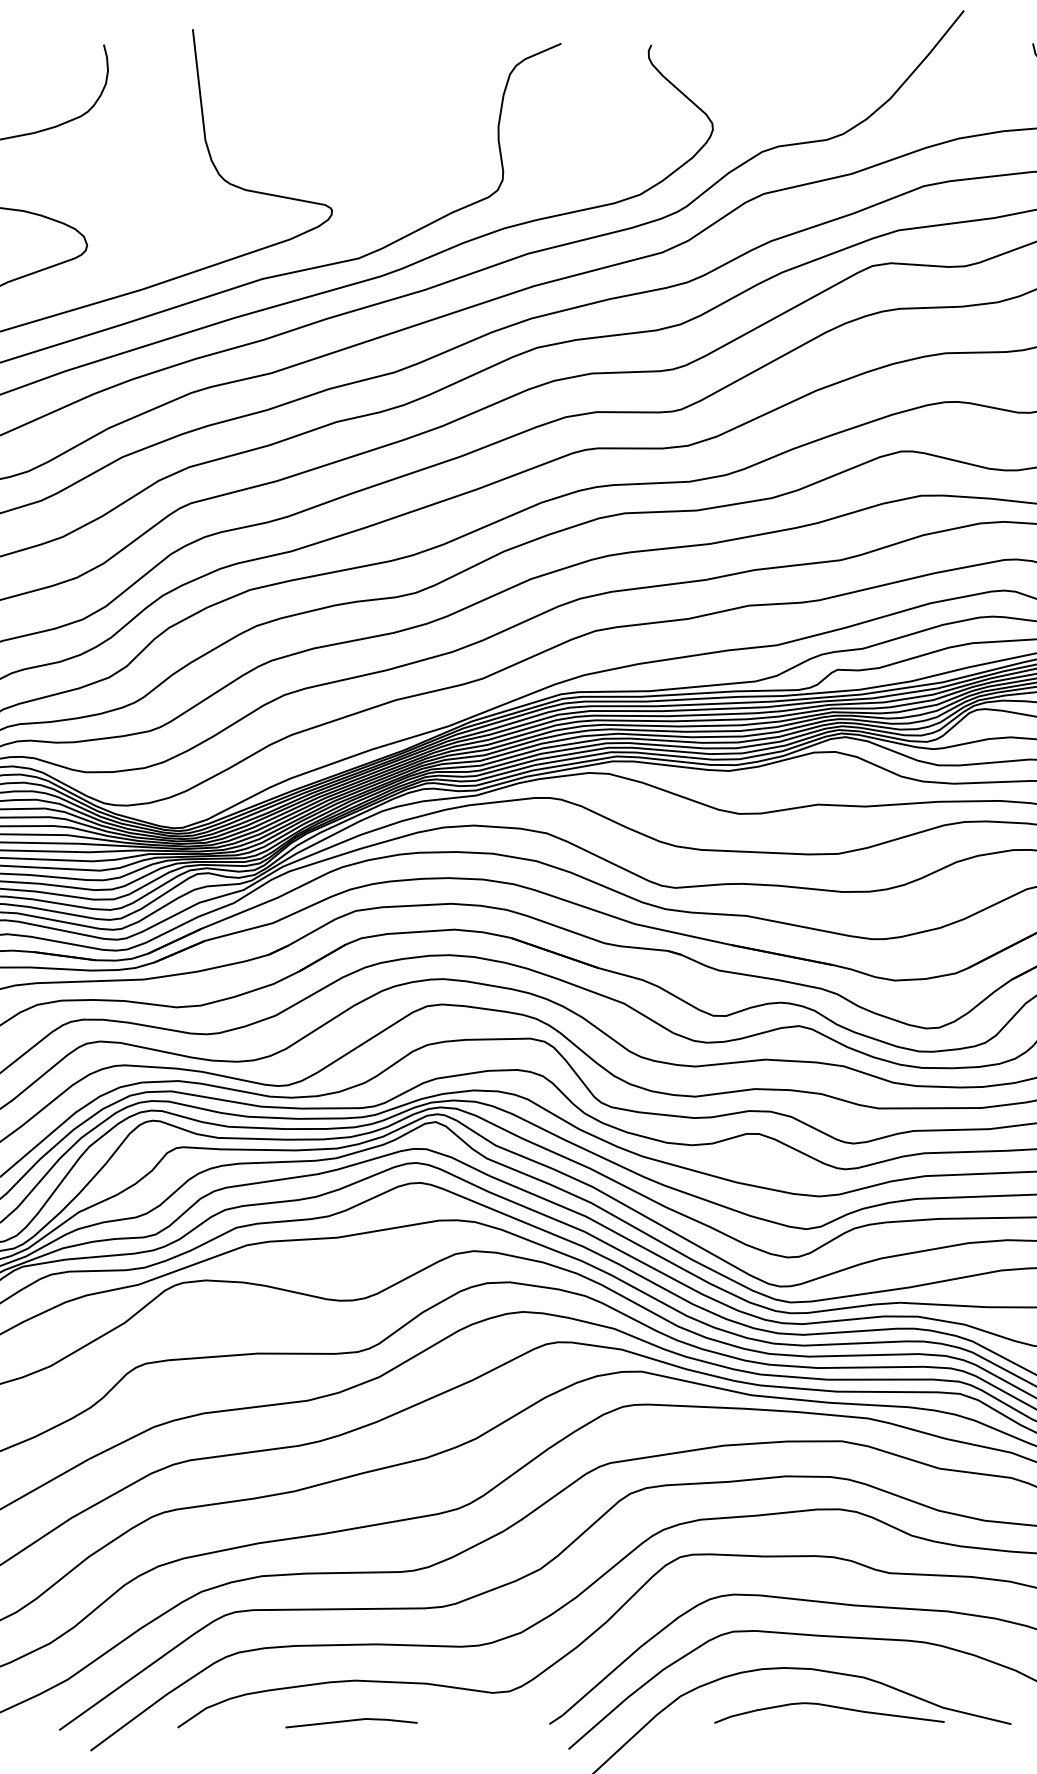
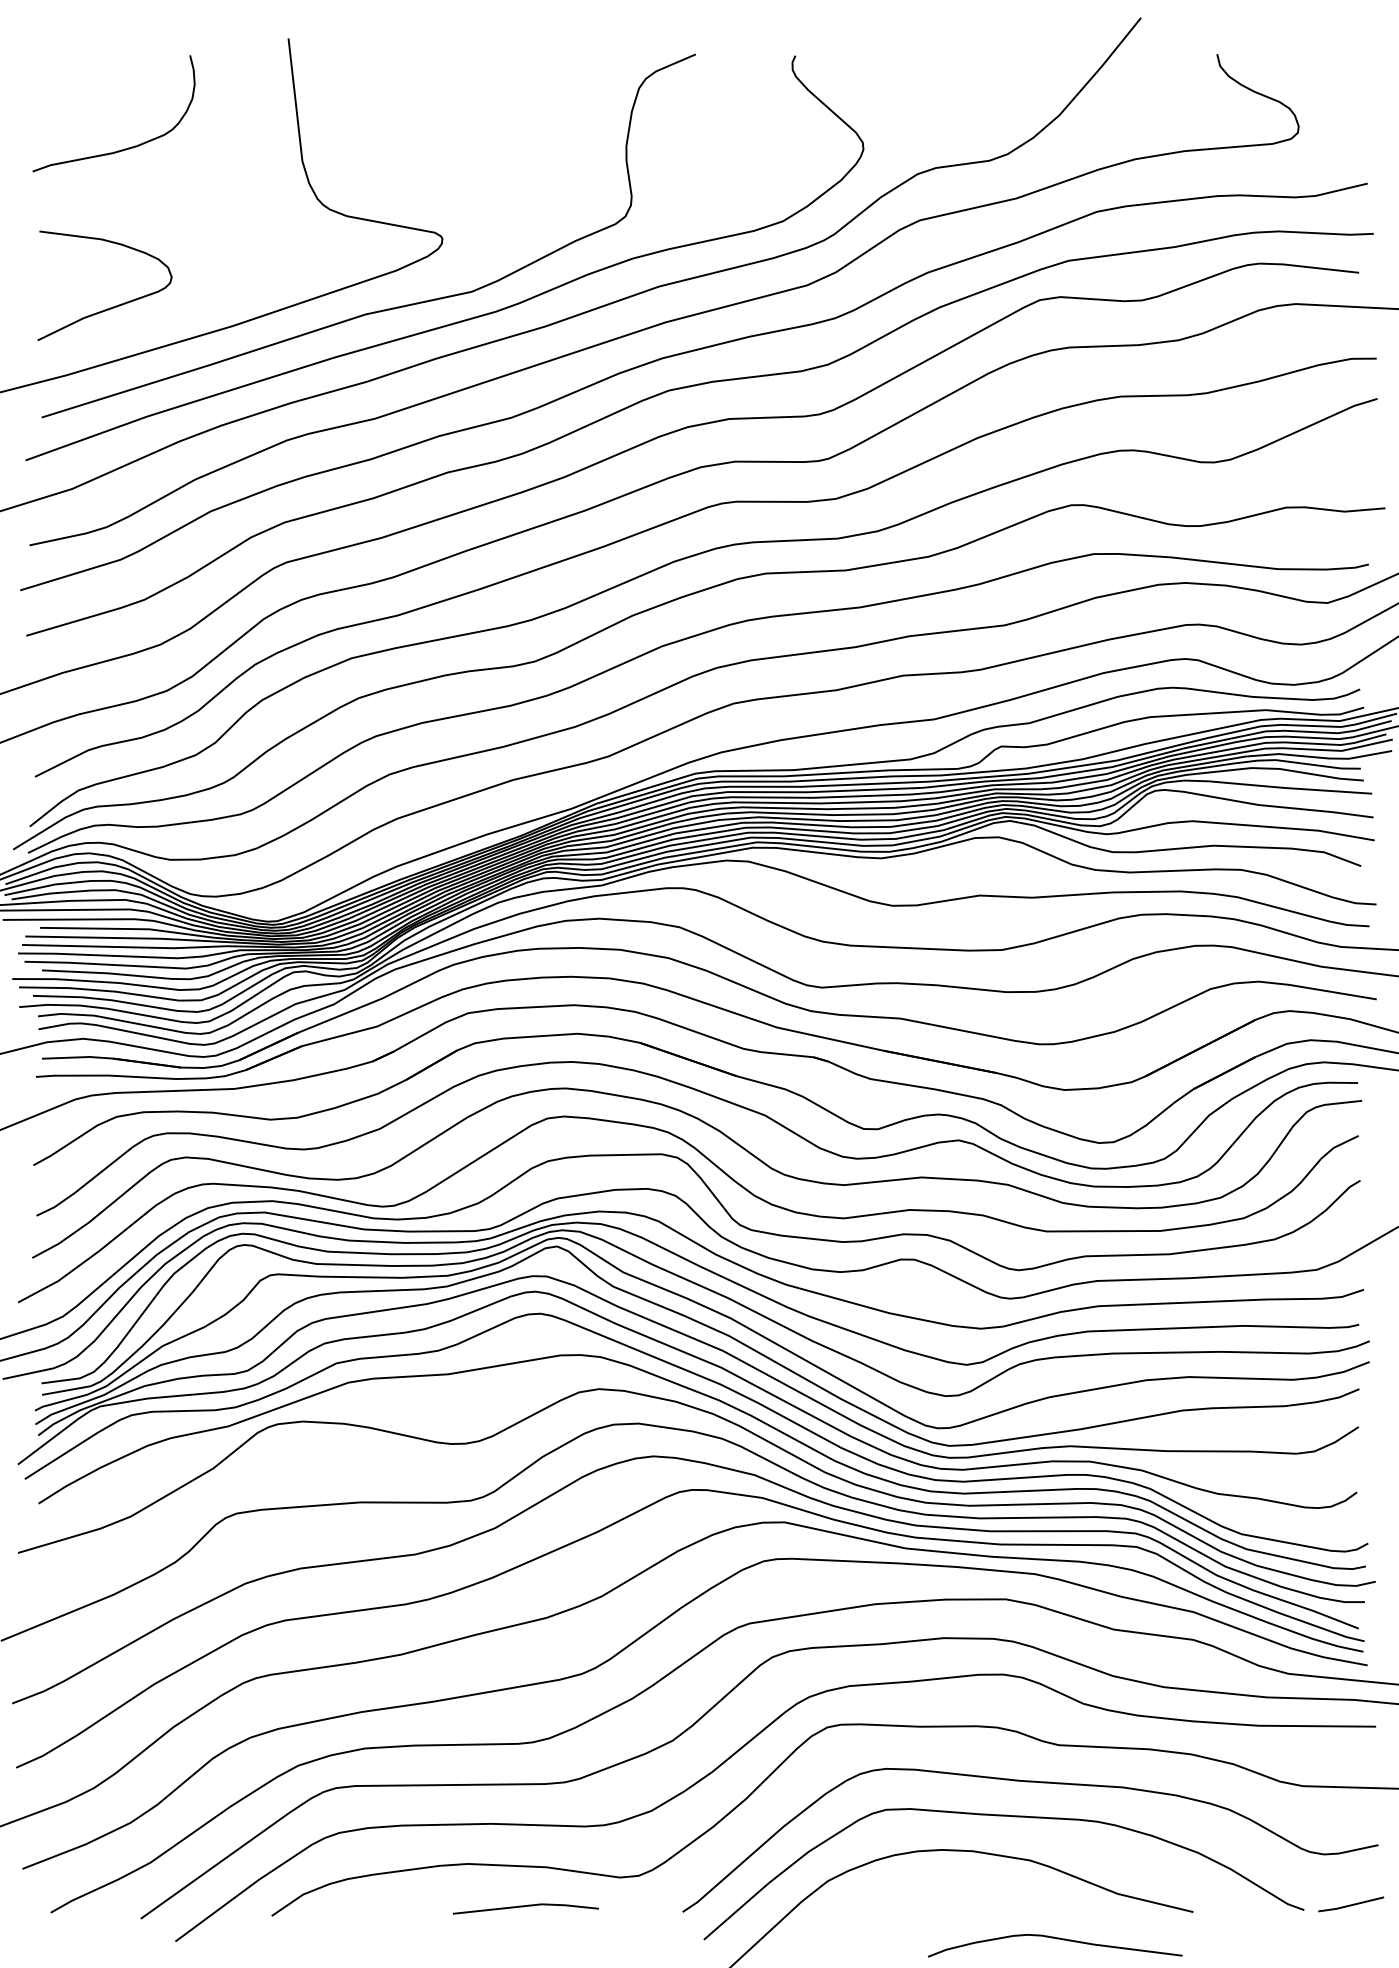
curve: (830, 1707) -> (1056, 1939), moved
line: (350, 1721) -> (524, 1907), moved

